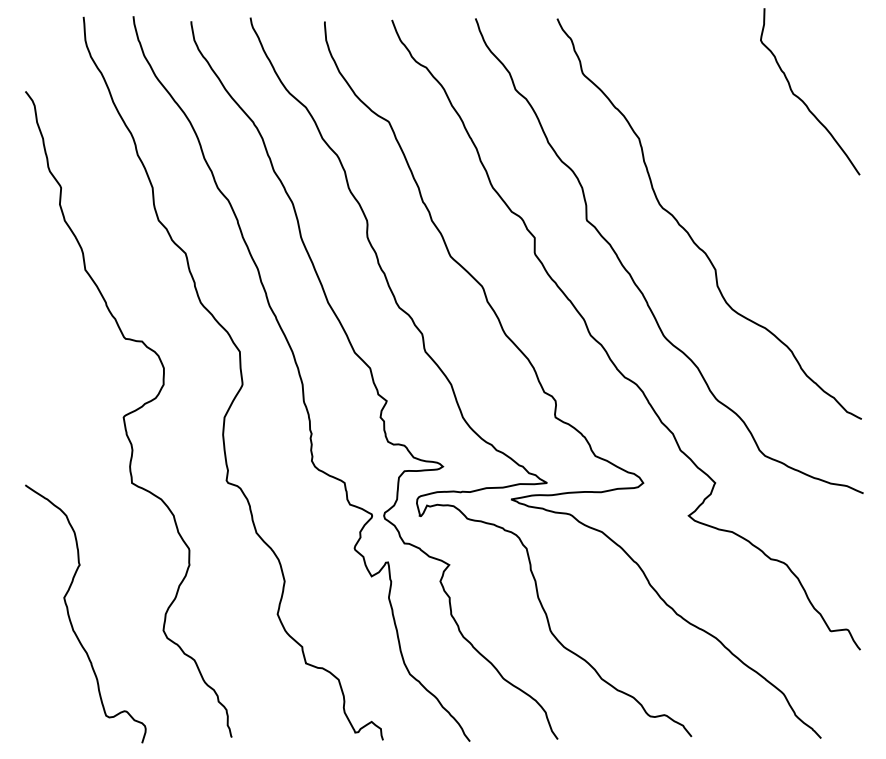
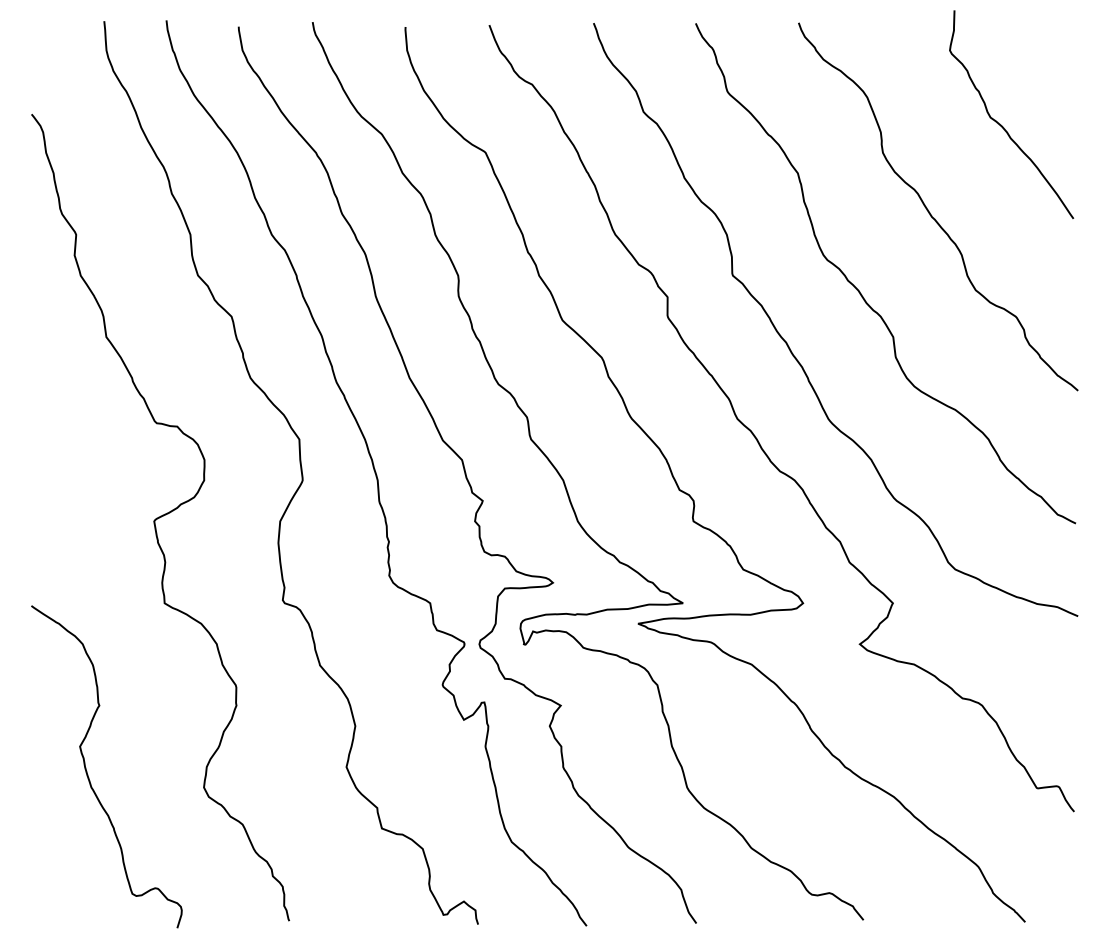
curve: (744, 168) -> (929, 210), added

